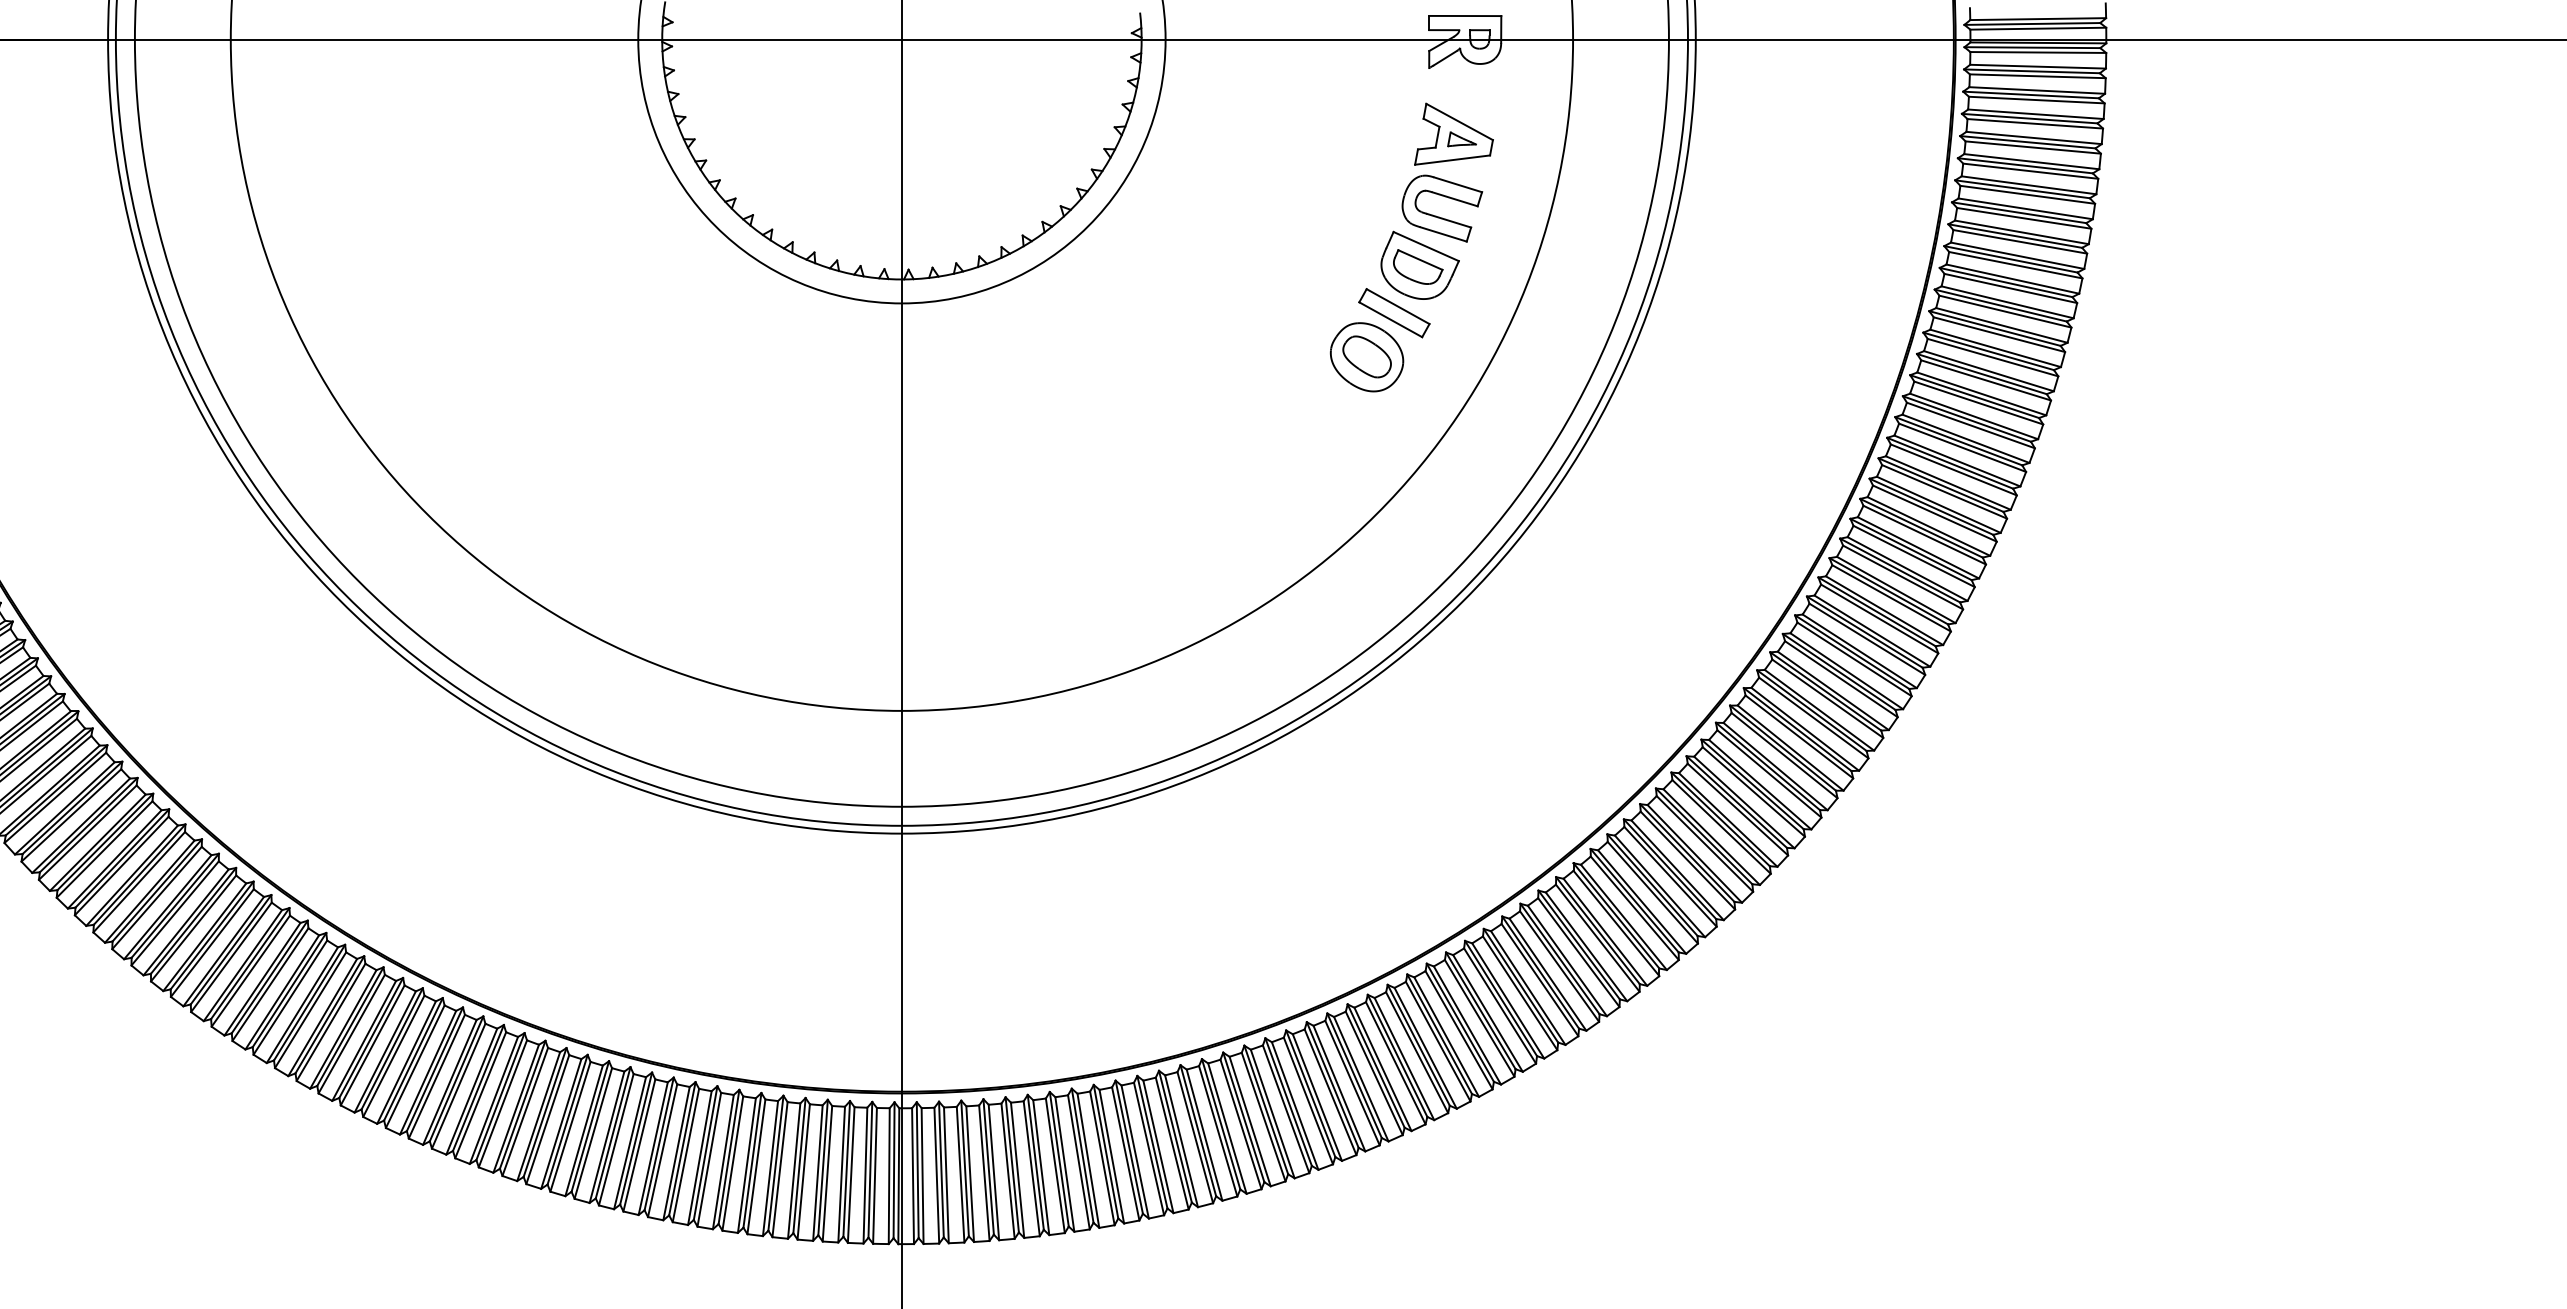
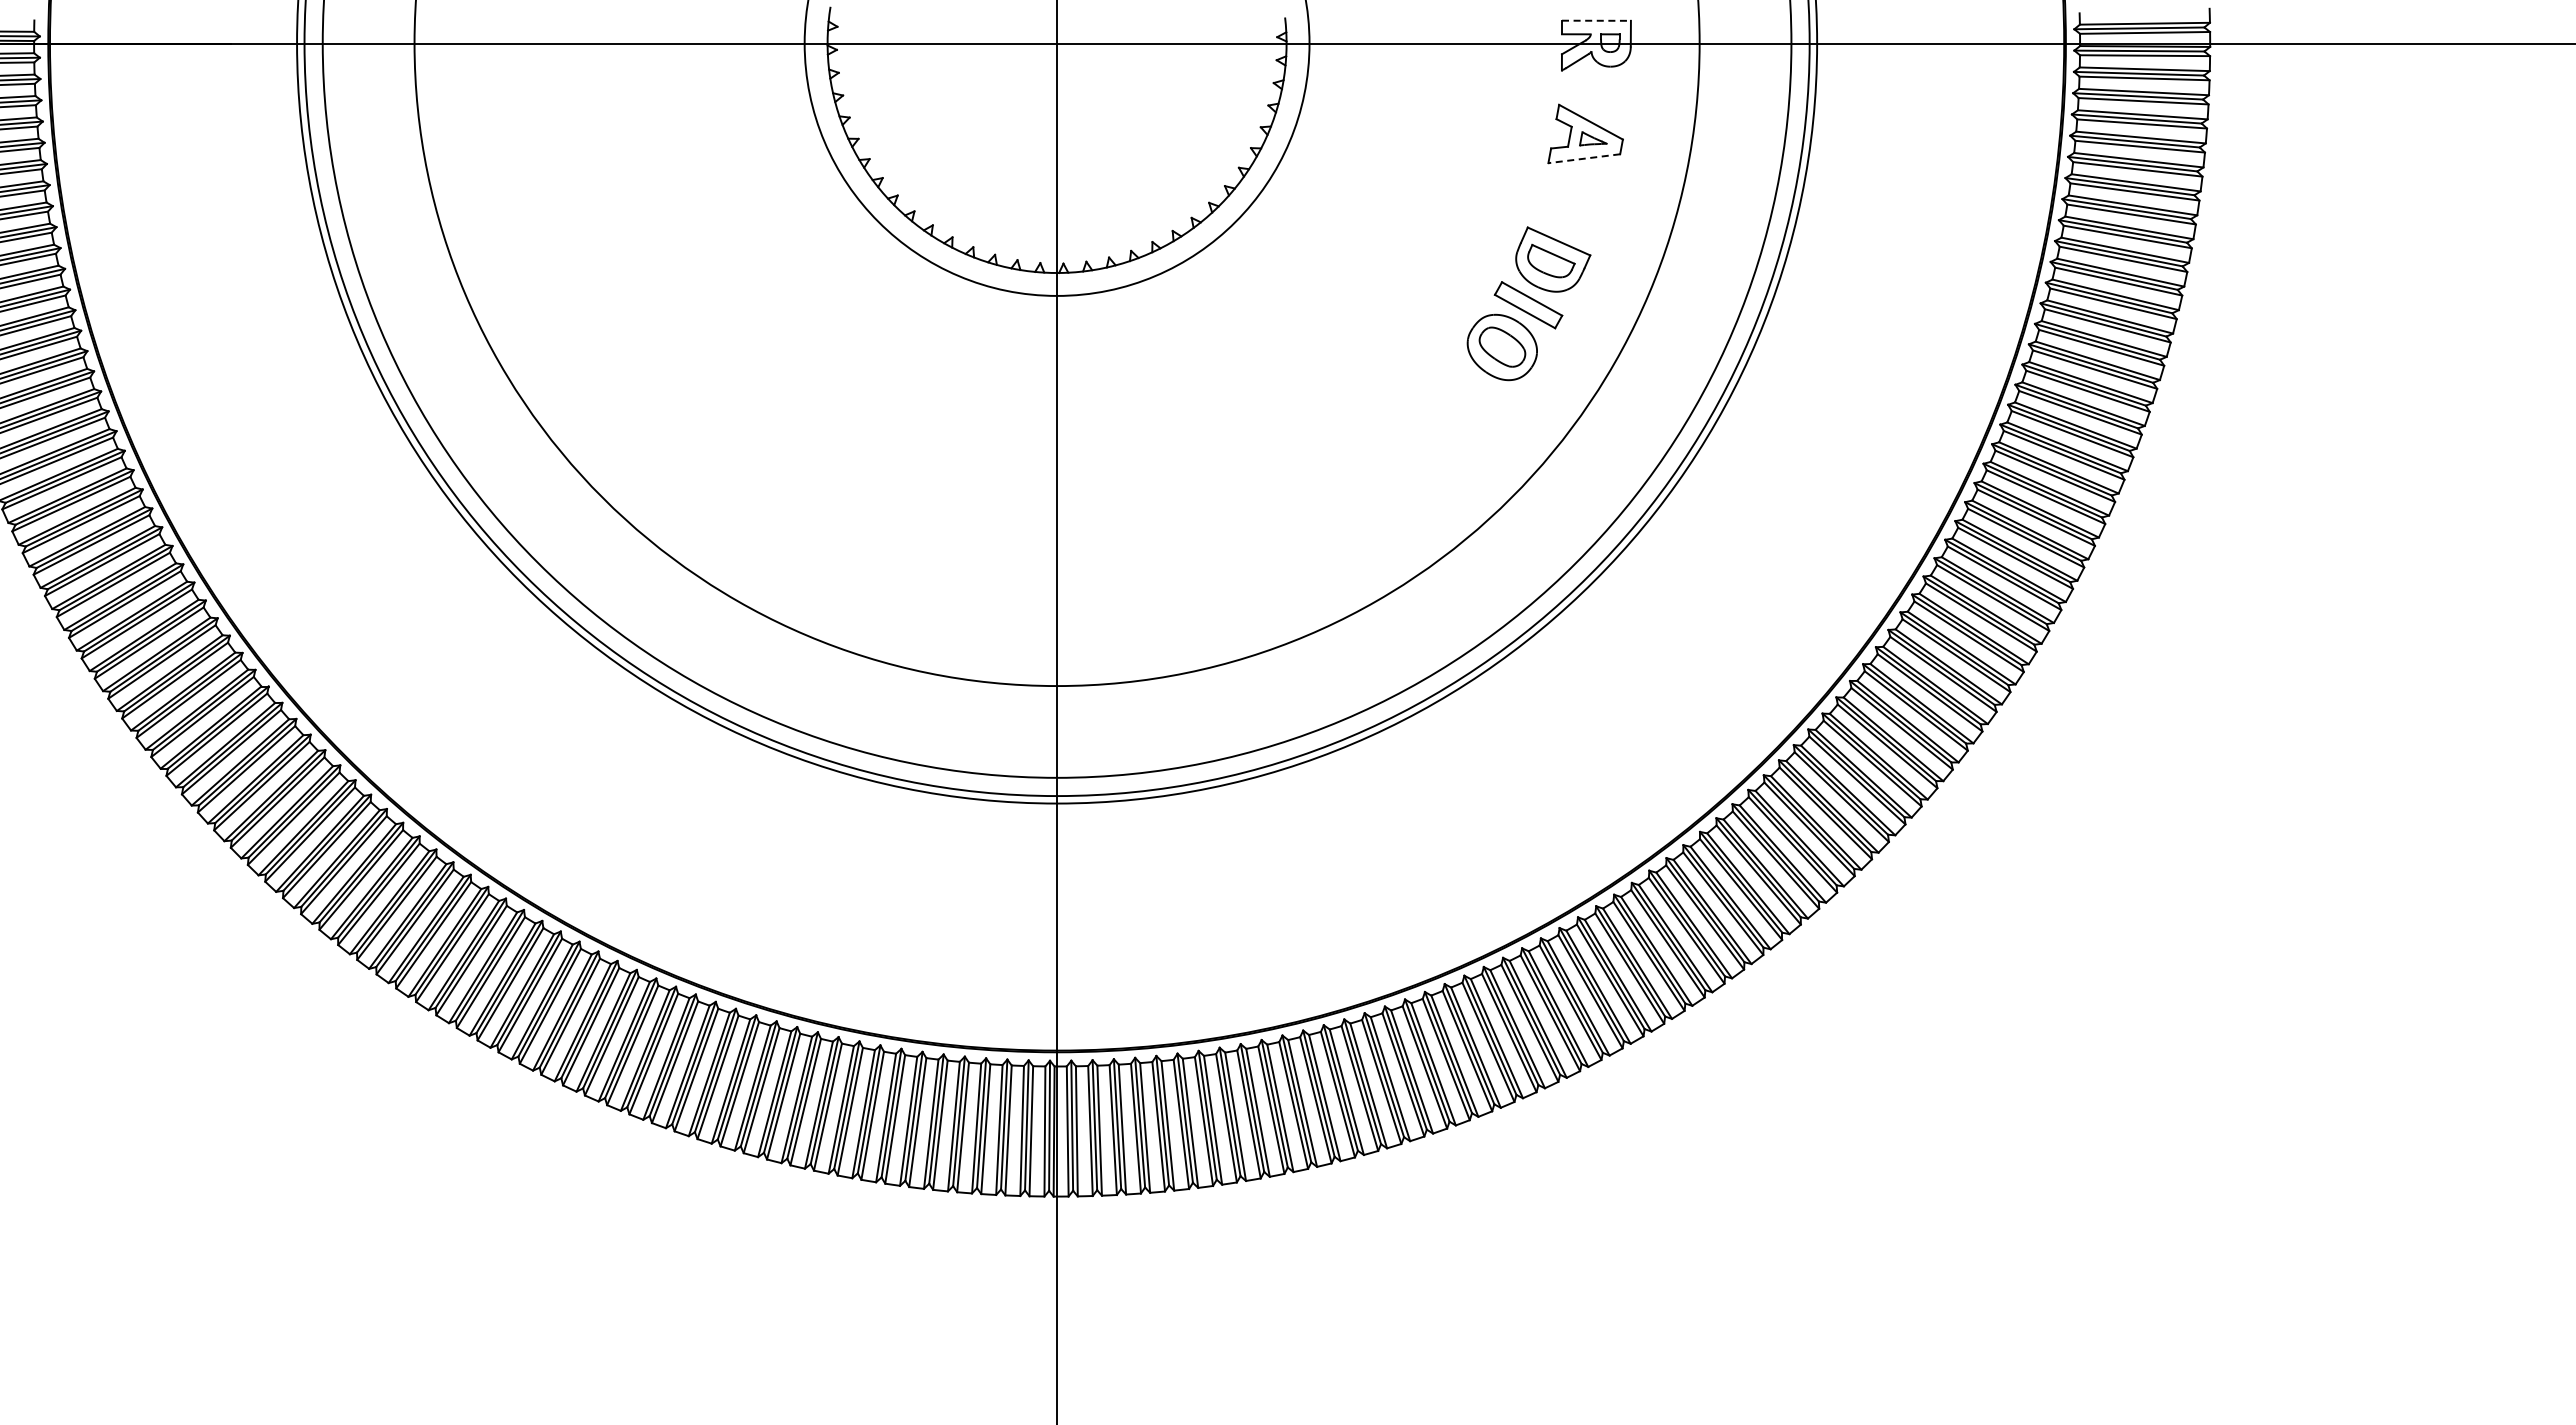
line: (1465, 15) -> (1596, 20), solid -> dashed
line: (1451, 159) -> (1583, 158), solid -> dashed
part: (1439, 216) -> (1571, 212), removed

